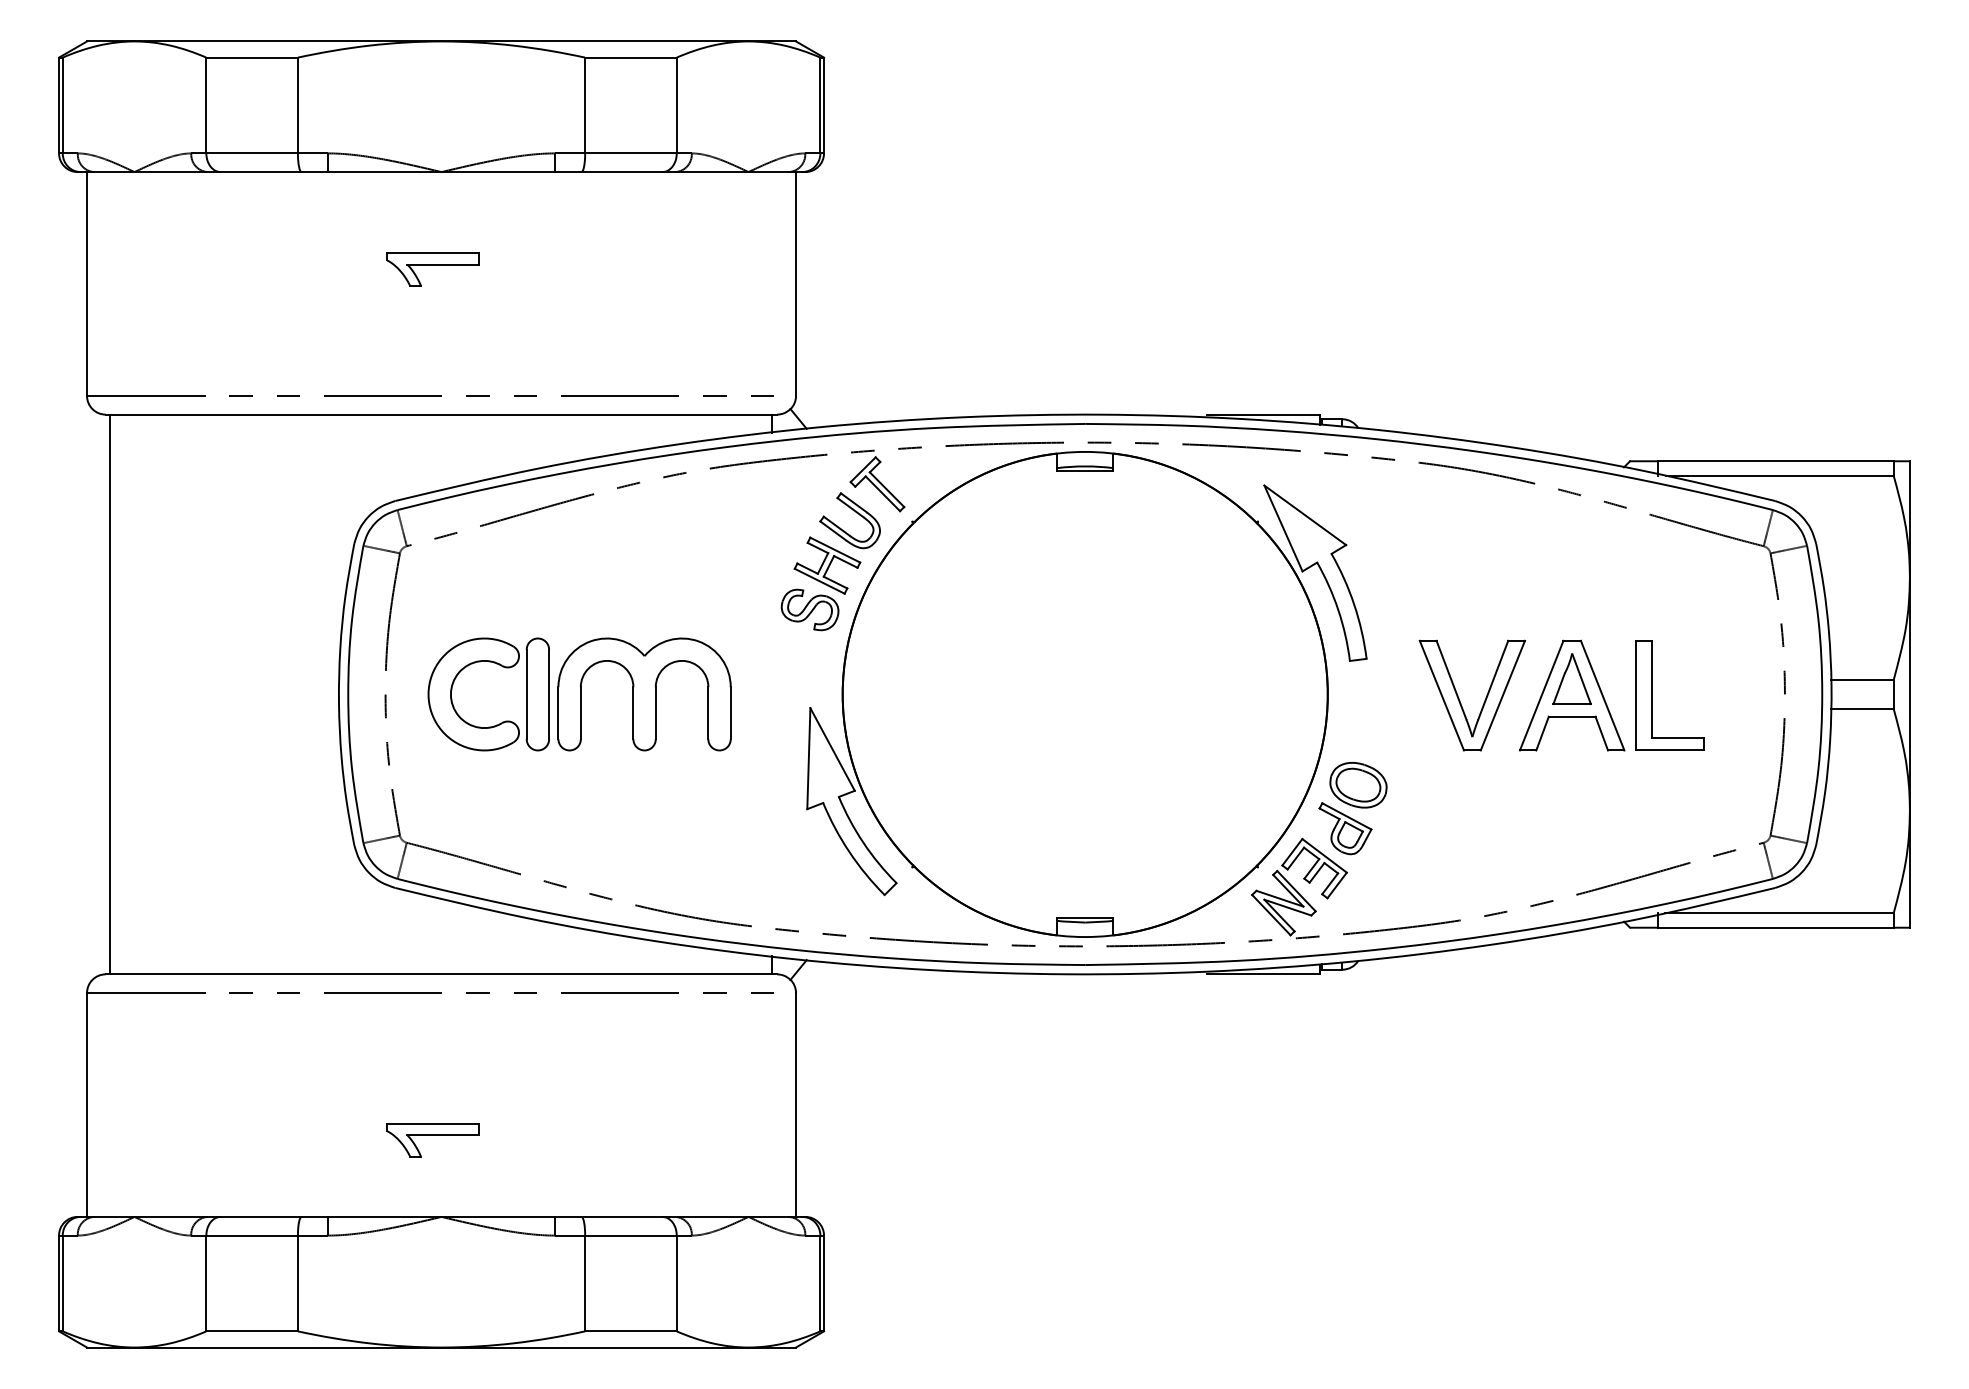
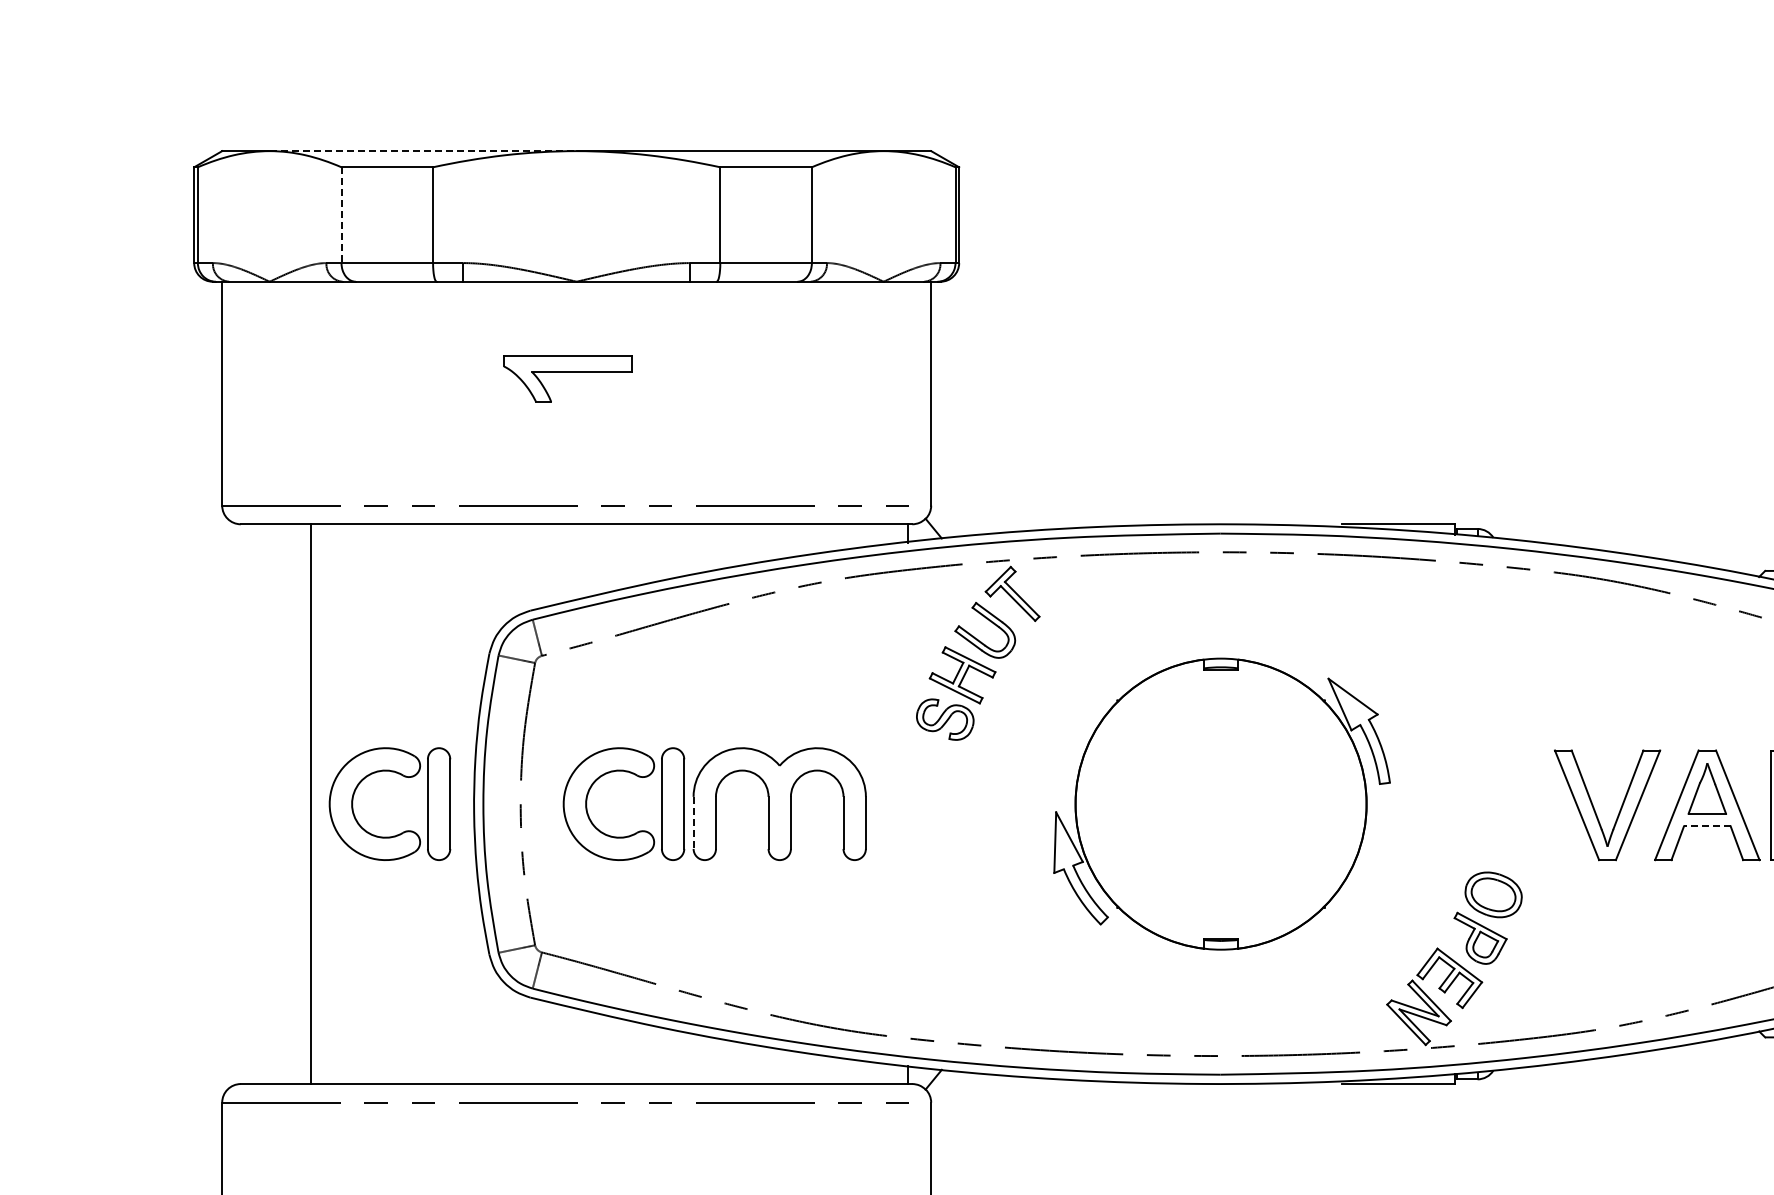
line: (288, 41) -> (423, 151), solid -> dashed
line: (206, 105) -> (341, 215), solid -> dashed
part: (432, 269) -> (567, 379), size x1.4
part: (268, 667) -> (403, 777), added
line: (110, 694) -> (310, 804), moved
part: (1086, 694) -> (1221, 804), size x0.6
line: (558, 713) -> (693, 823), solid -> dashed
line: (1571, 716) -> (1706, 826), solid -> dashed

